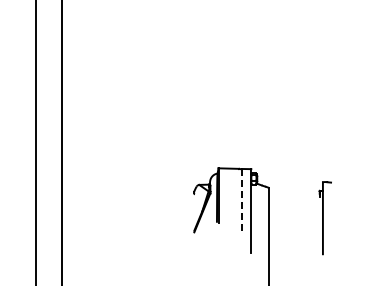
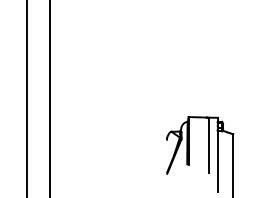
line: (241, 201) -> (209, 146), dashed -> solid

